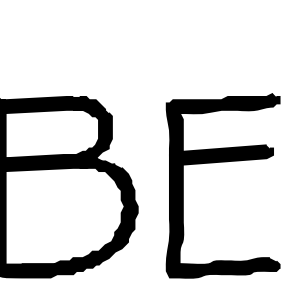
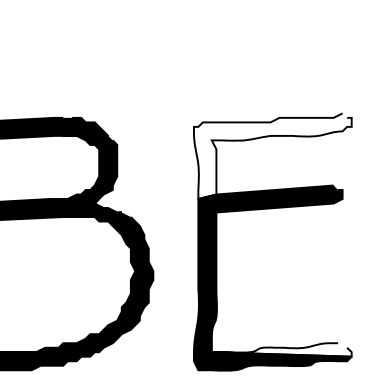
fill: (222, 123) -> (271, 154), removed
fill: (229, 262) -> (281, 349), removed

